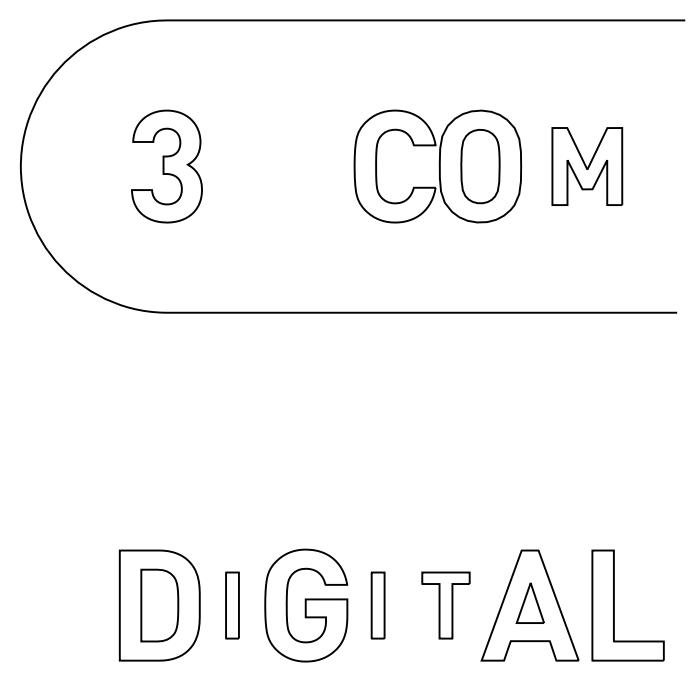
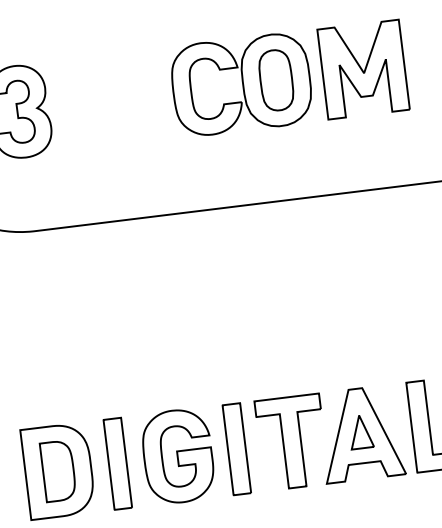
part: (587, 166) -> (363, 69), size x1.43
part: (232, 605) -> (117, 463), size x1.67
part: (377, 605) -> (236, 449), size x1.67
part: (445, 605) -> (291, 442), size x1.67

